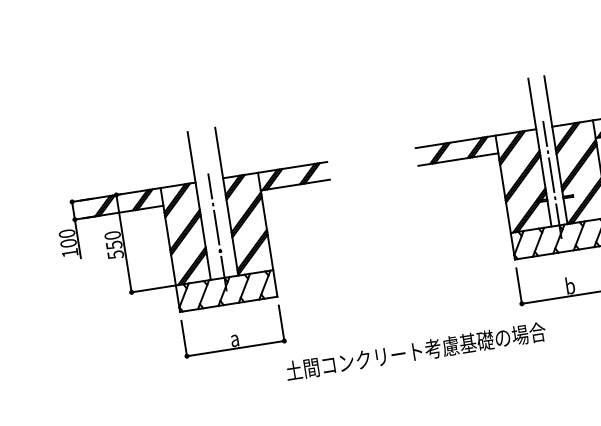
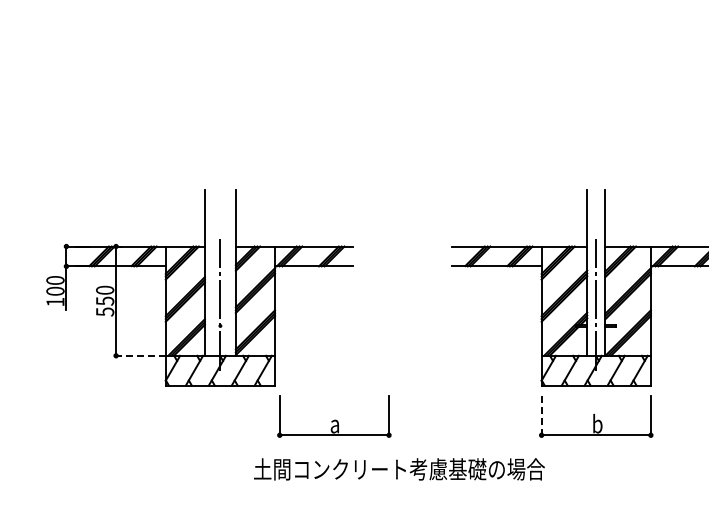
line: (519, 286) -> (541, 415), solid -> dashed
line: (153, 288) -> (140, 355), solid -> dashed
part: (233, 331) -> (334, 416), moved
text: (416, 351) -> (399, 469), moved

